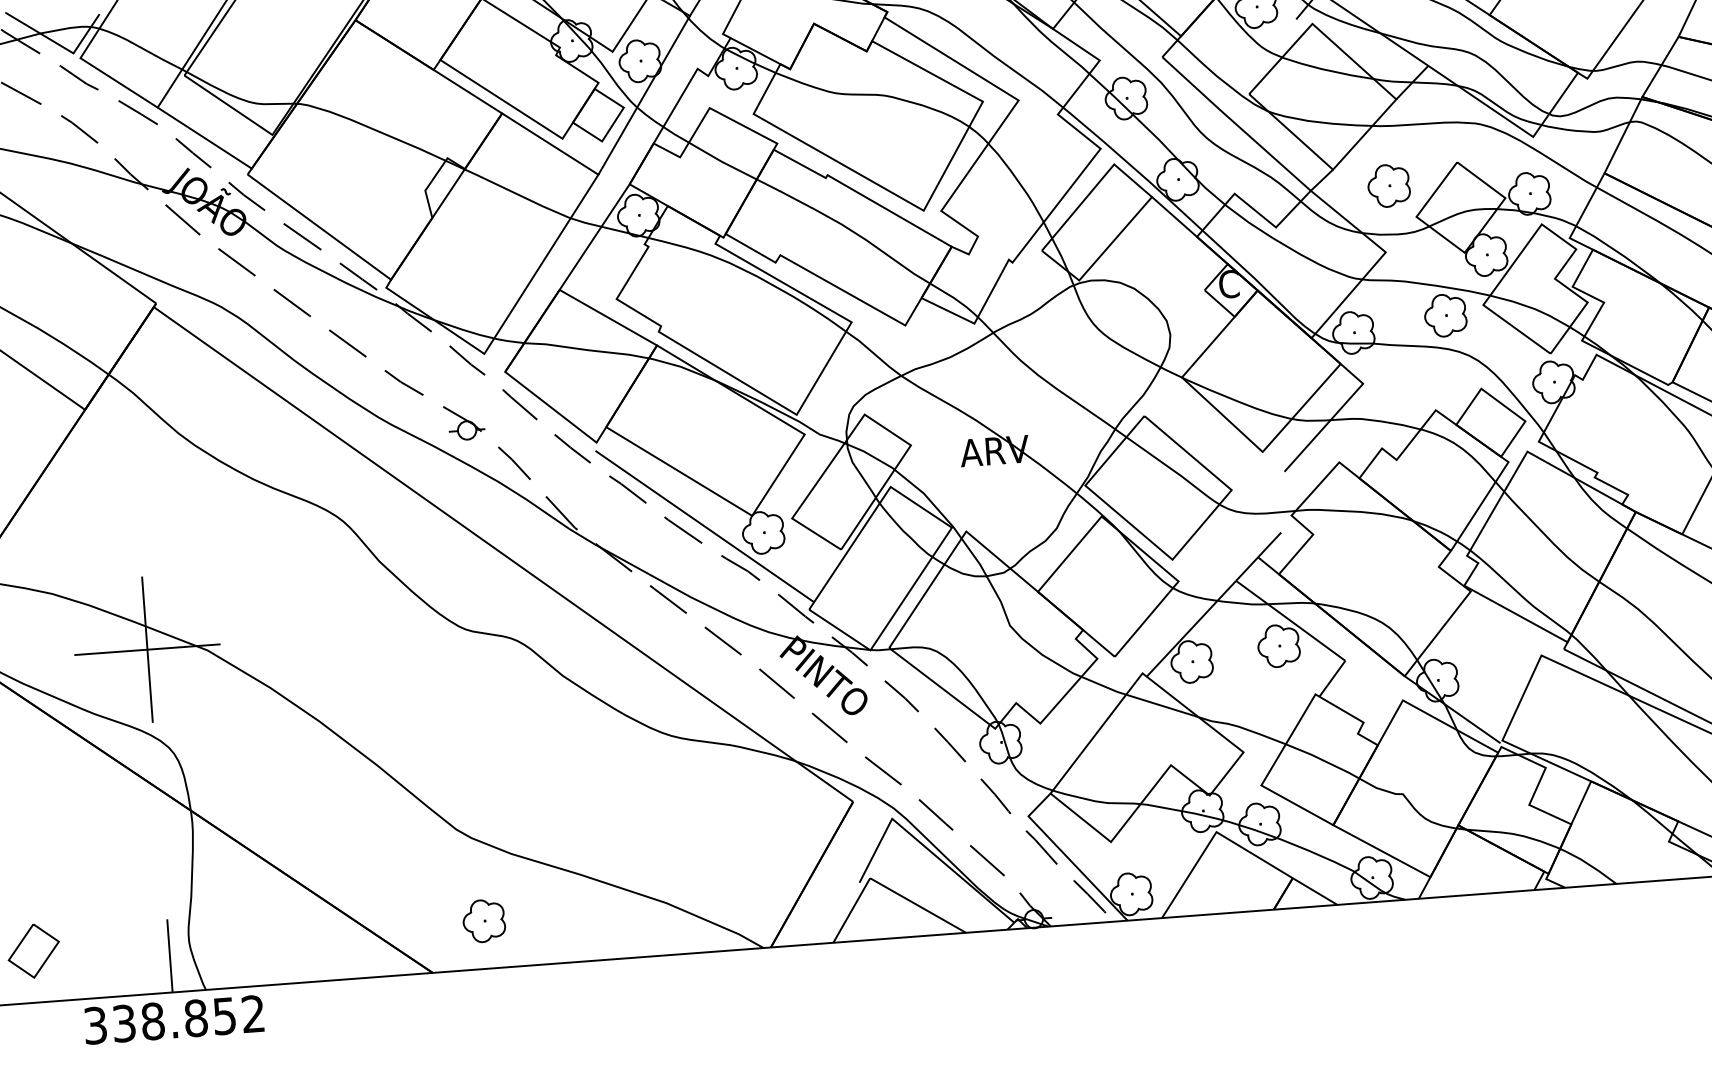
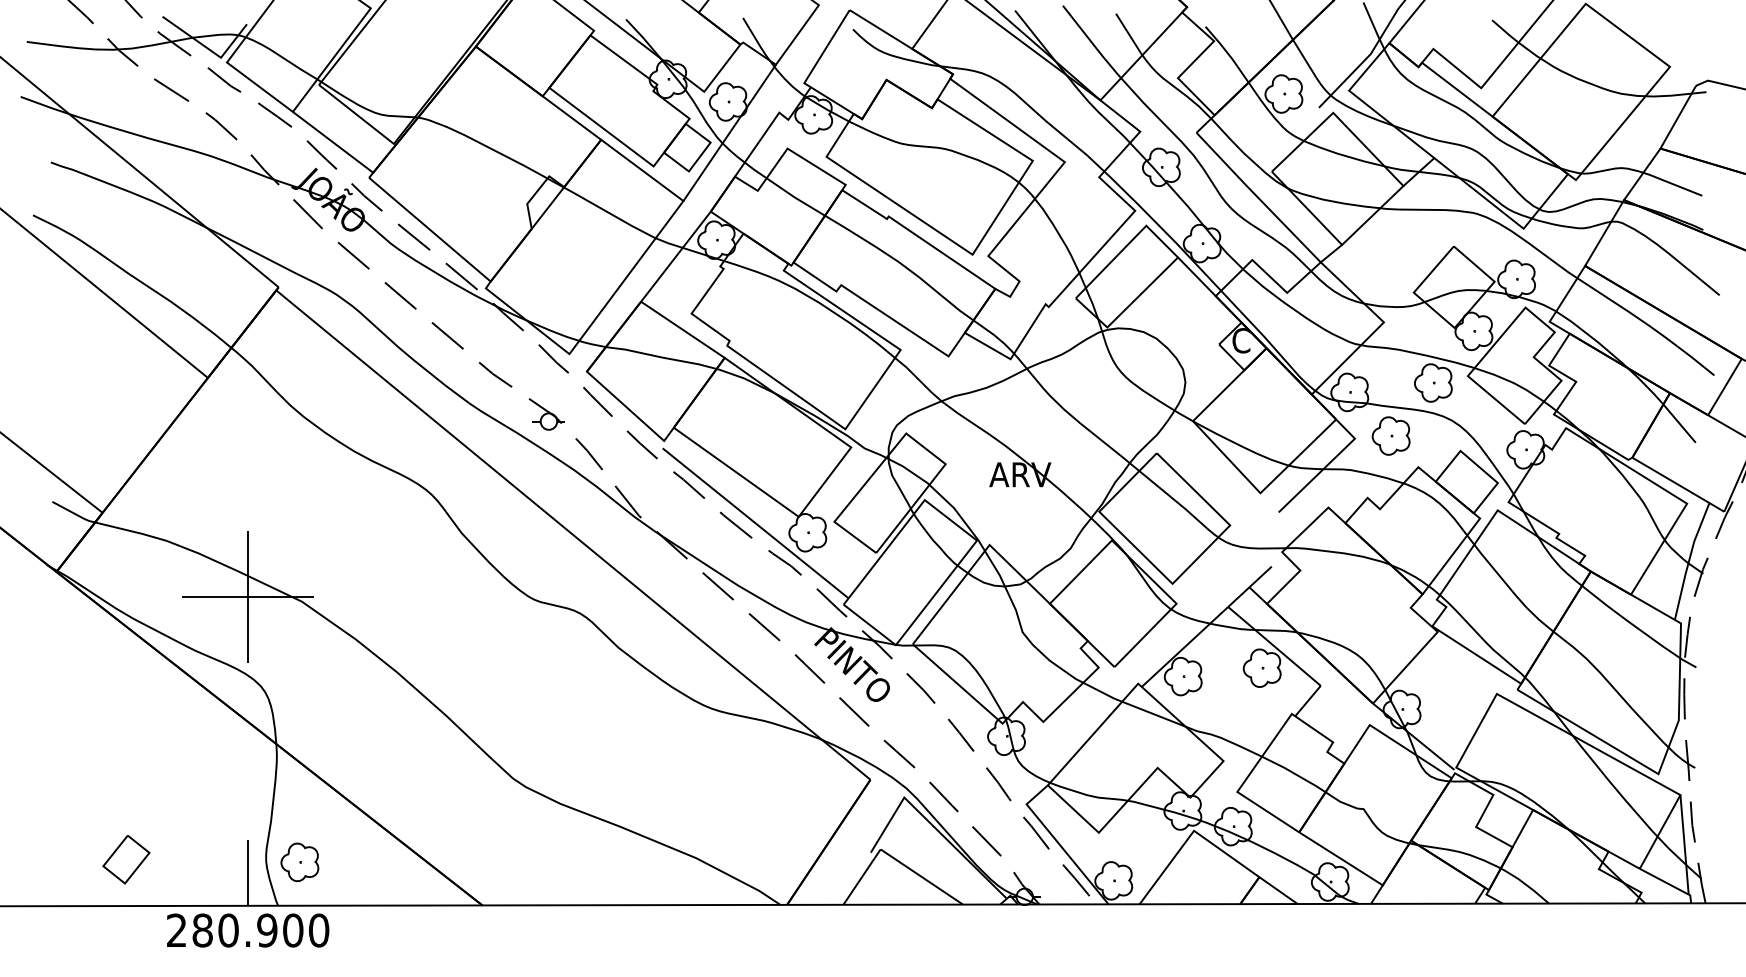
part: (1388, 185) -> (1390, 435), moved
part: (483, 921) -> (299, 862), moved
text: (175, 1019) -> (248, 930), 338.852 -> 280.900

